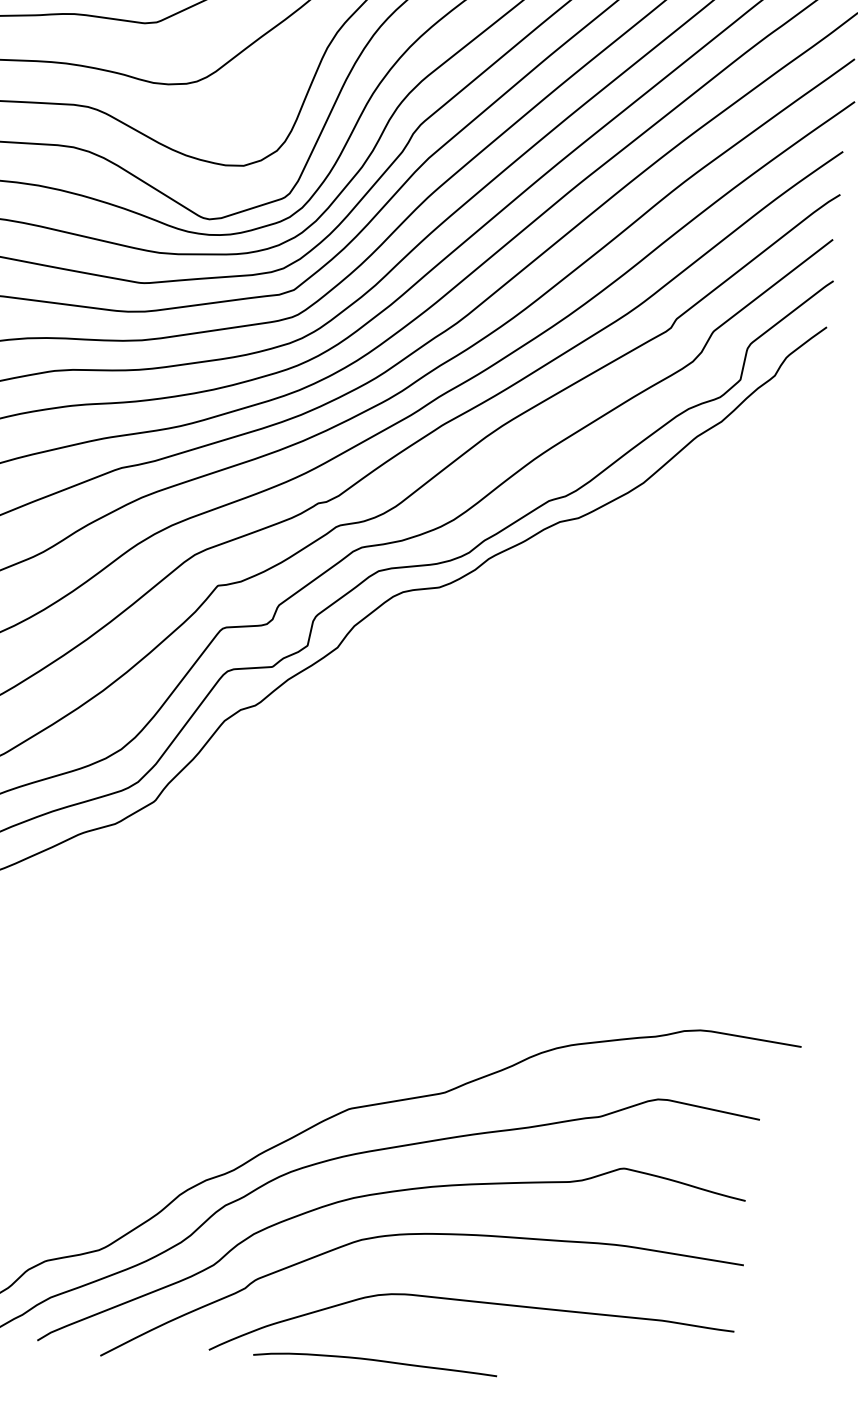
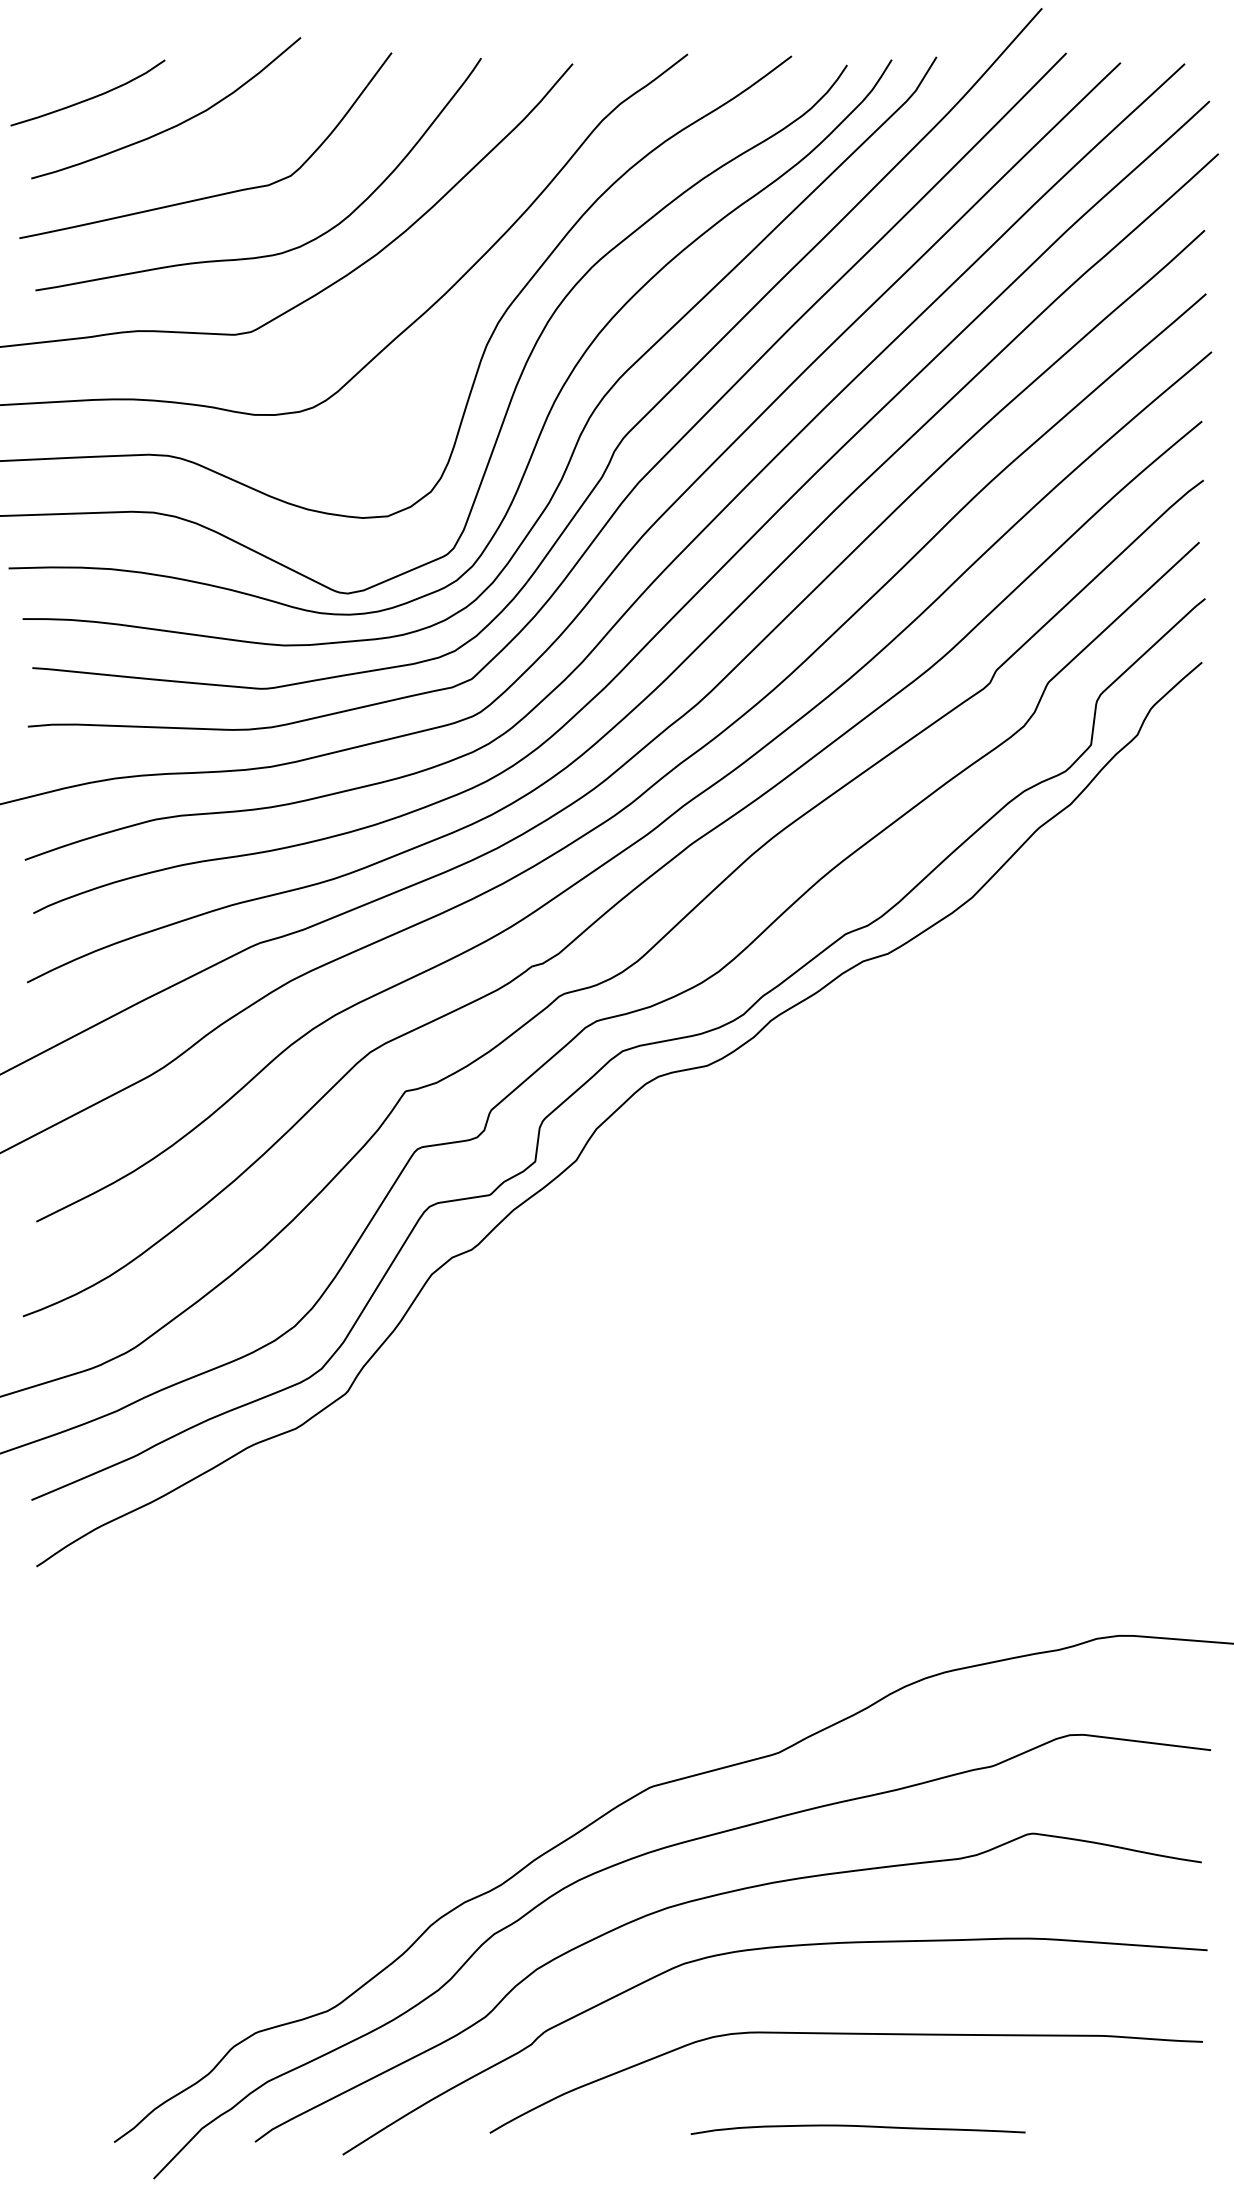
curve: (375, 1360) -> (857, 2126), moved

